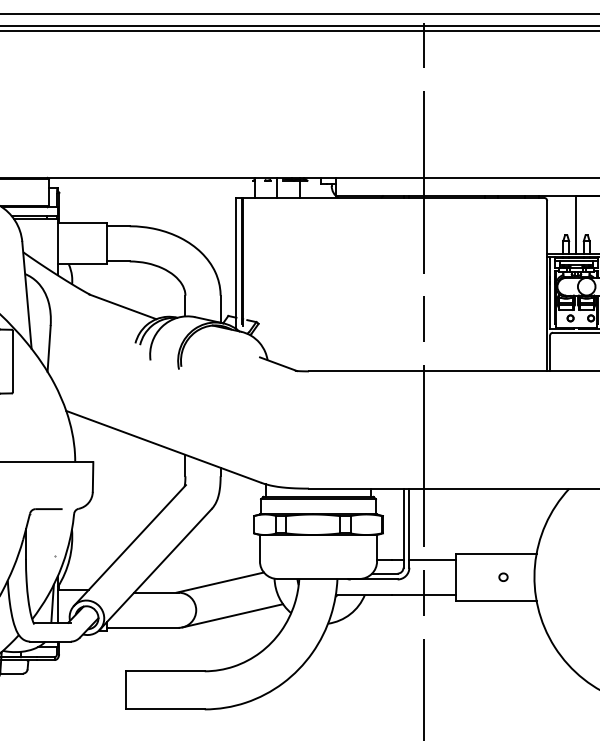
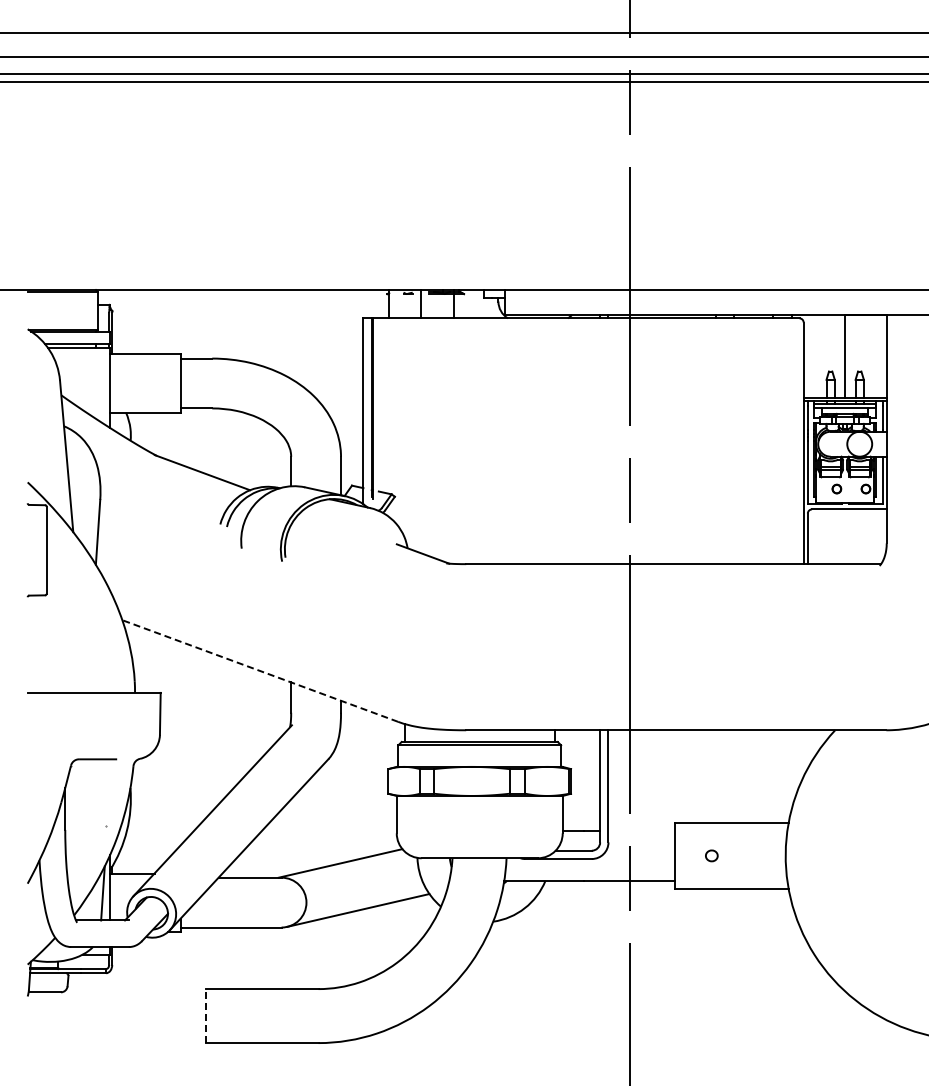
line: (163, 447) -> (260, 671), solid -> dashed
line: (432, 559) -> (641, 830), removed
part: (503, 577) -> (711, 855), moved
line: (125, 690) -> (206, 1016), solid -> dashed

